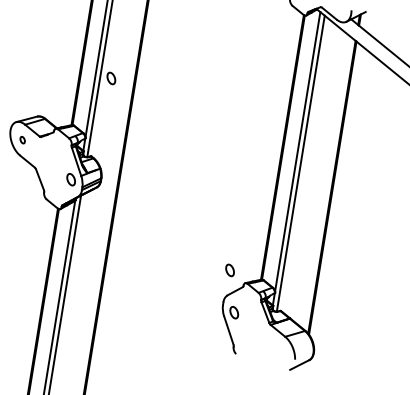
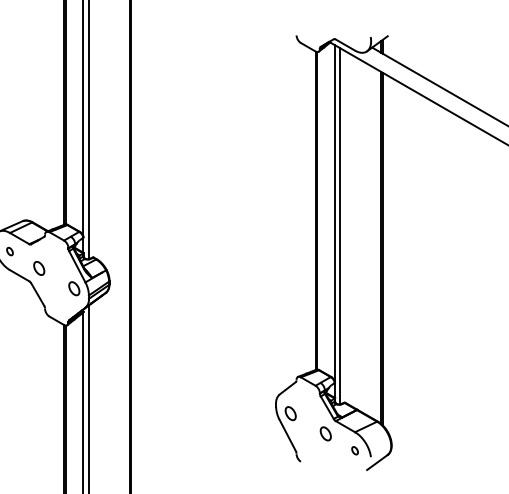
part: (111, 78) -> (39, 268), moved
part: (229, 270) -> (325, 433), moved
part: (282, 351) -> (354, 450), added

